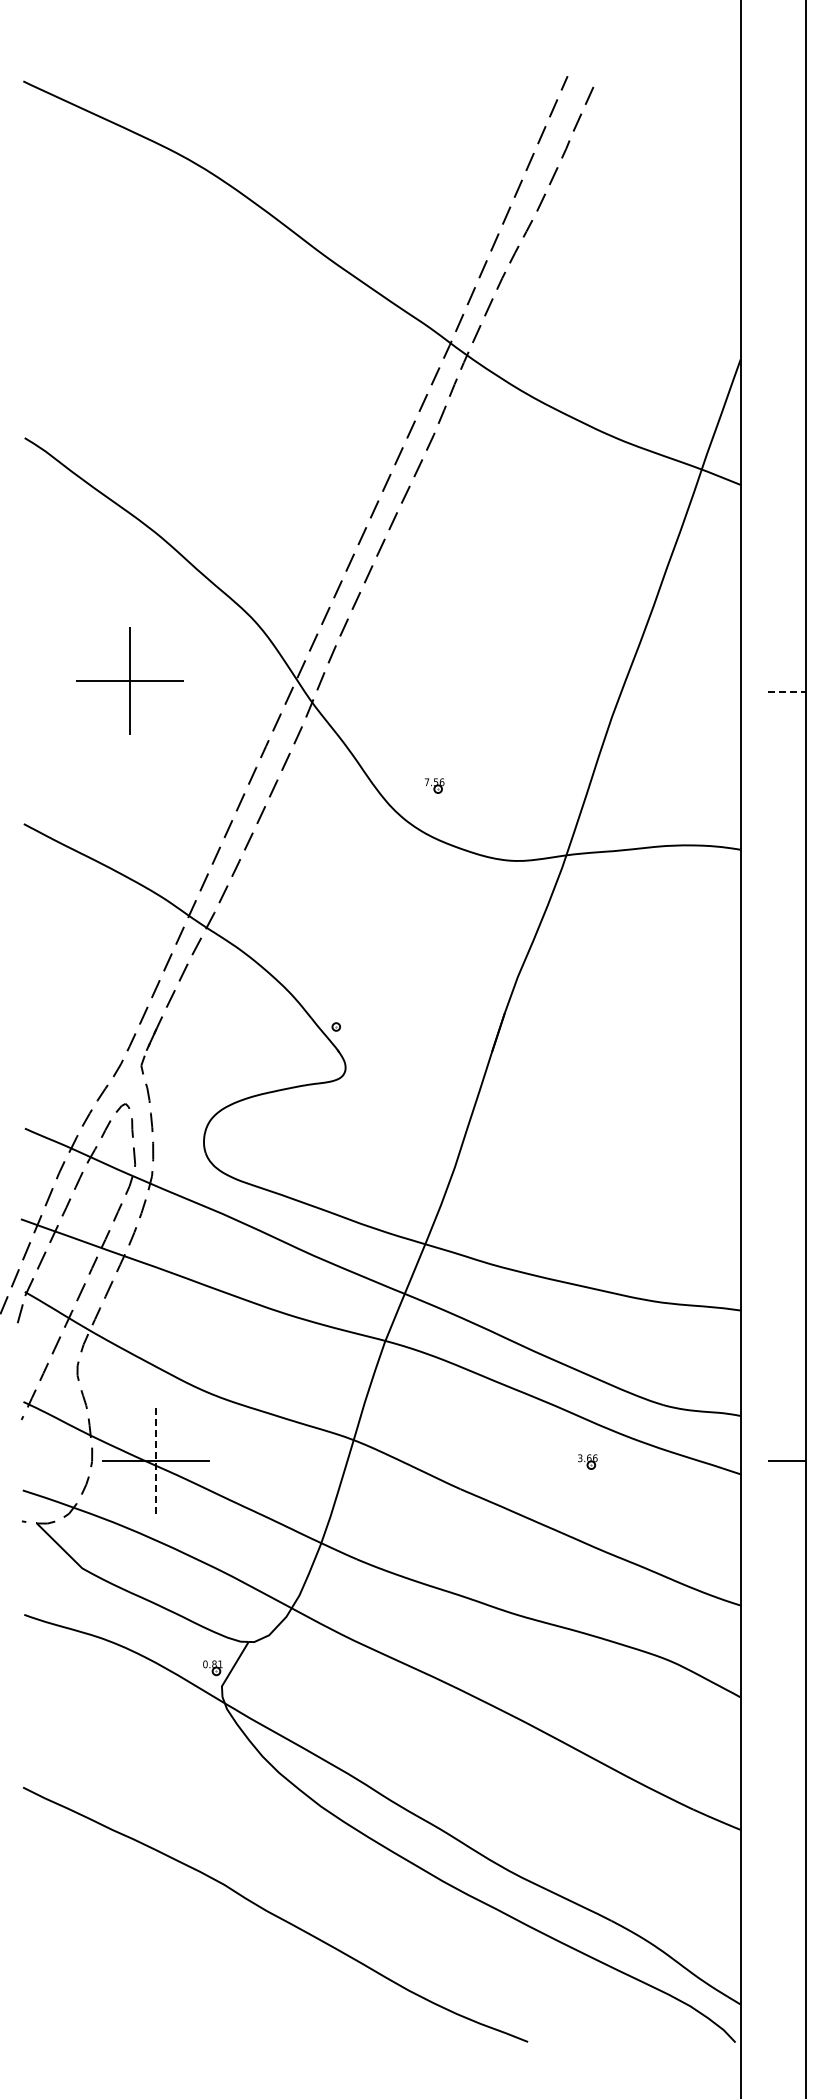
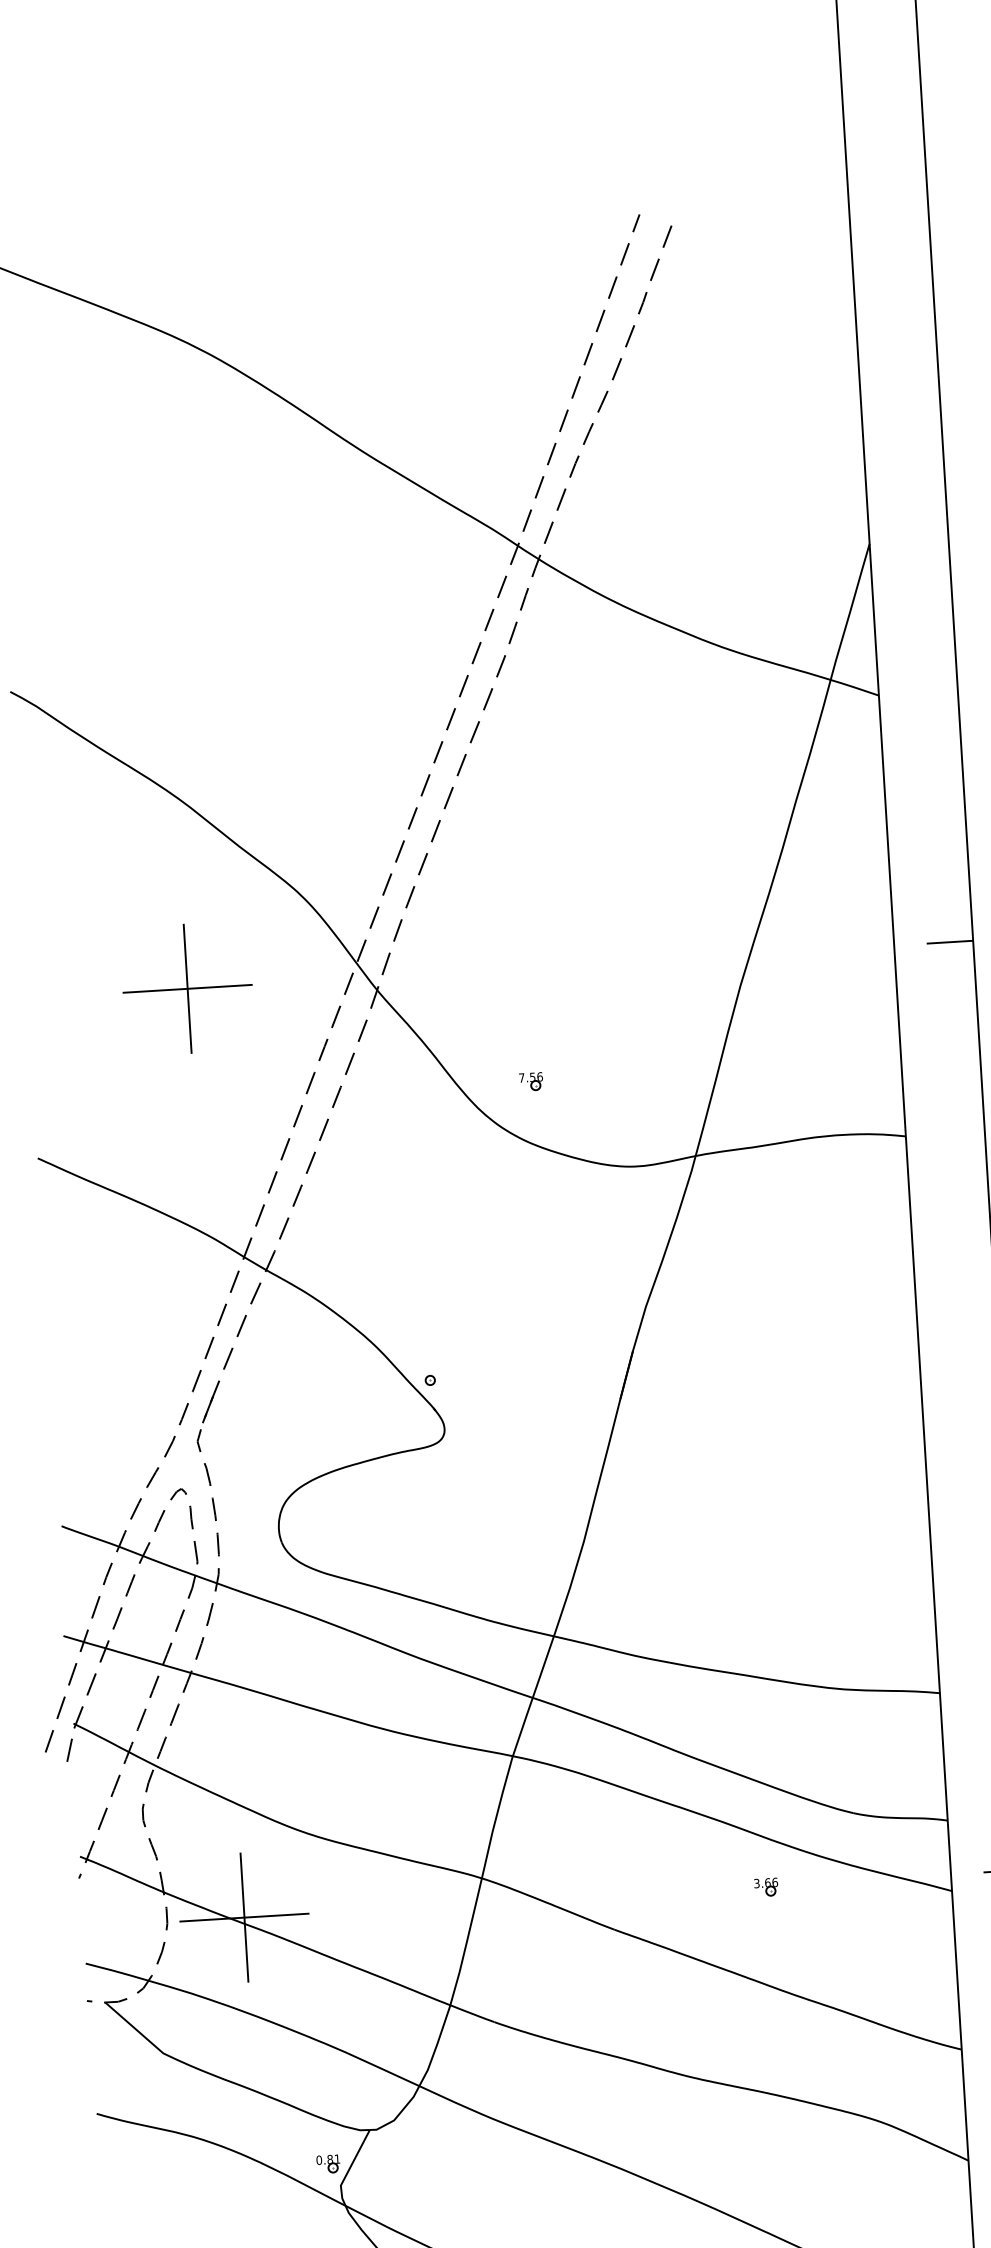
part: (129, 680) -> (187, 988), moved
line: (787, 691) -> (950, 941), dashed -> solid
line: (156, 1460) -> (245, 1917), dashed -> solid

